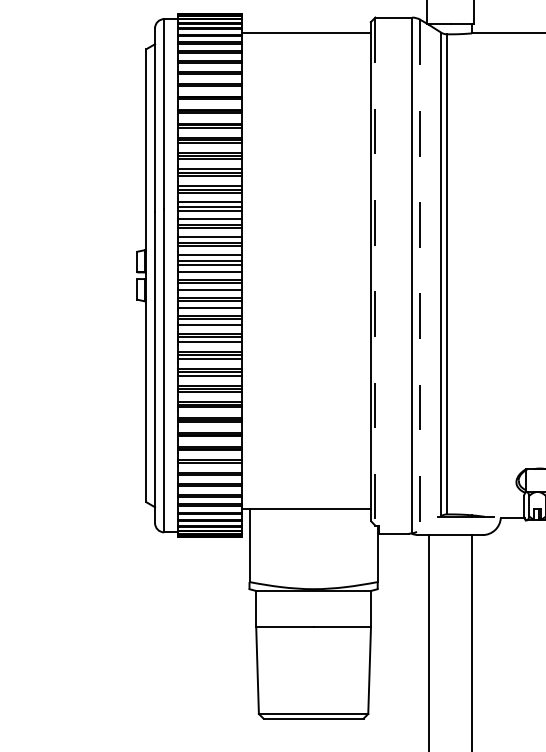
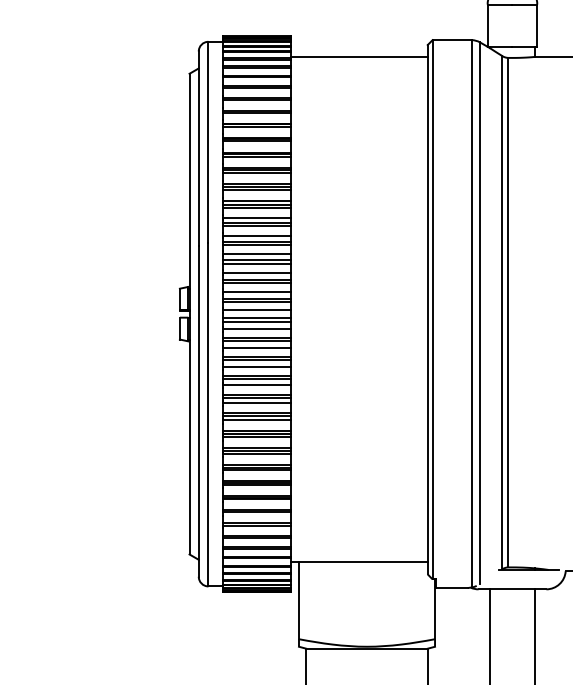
line: (375, 272) -> (432, 310), dashed -> solid
line: (420, 274) -> (480, 312), dashed -> solid

